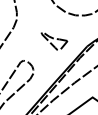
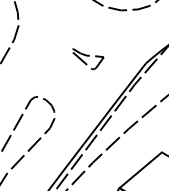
part: (54, 41) -> (87, 59), size x0.7

